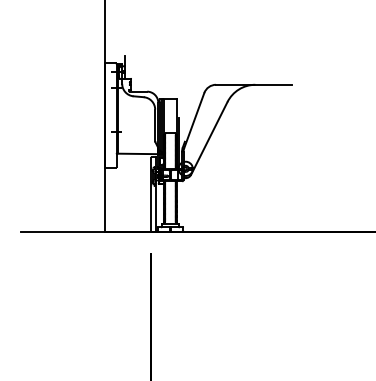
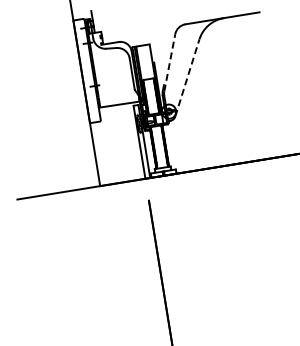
line: (194, 120) -> (169, 62), solid -> dashed
line: (209, 138) -> (187, 78), solid -> dashed

